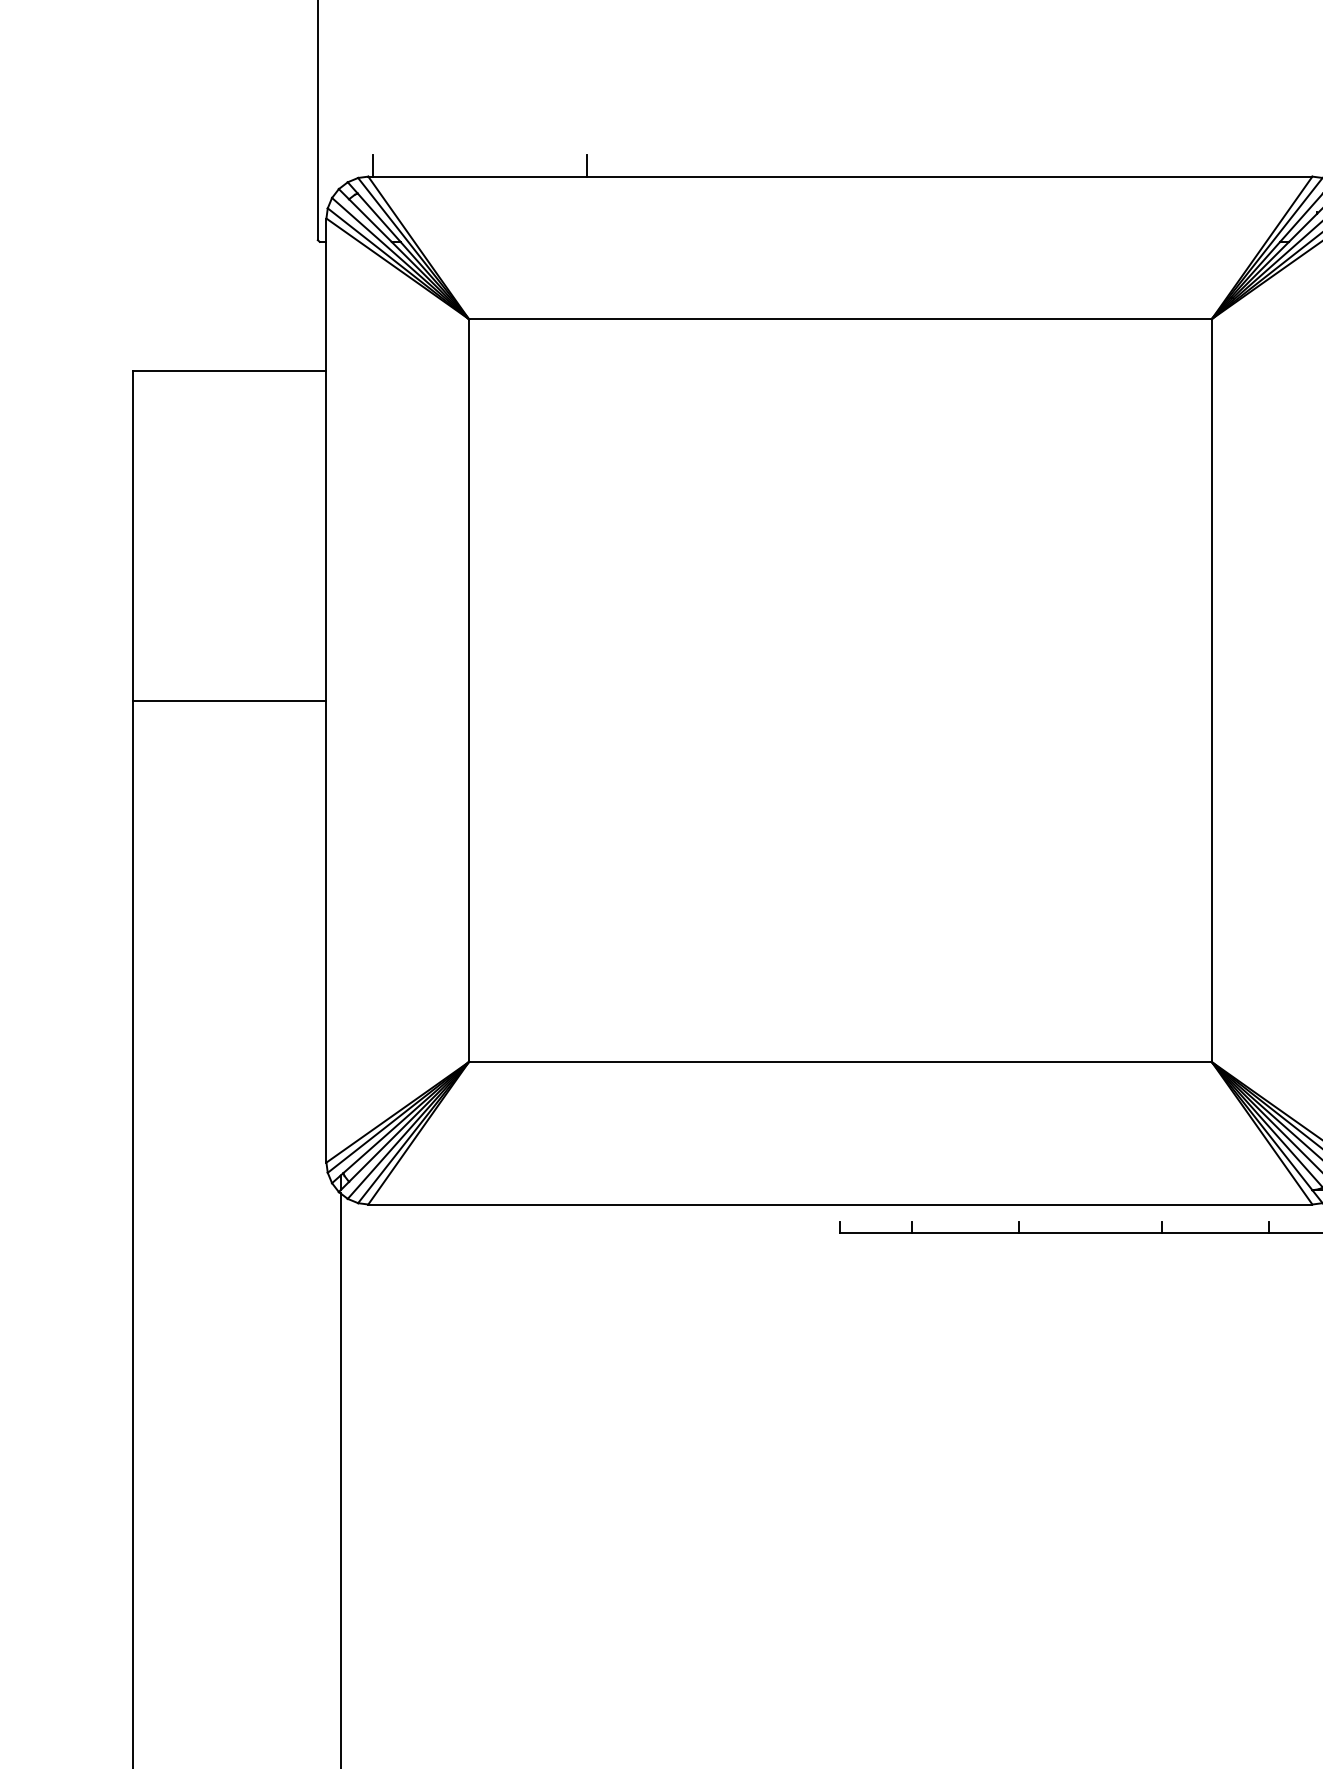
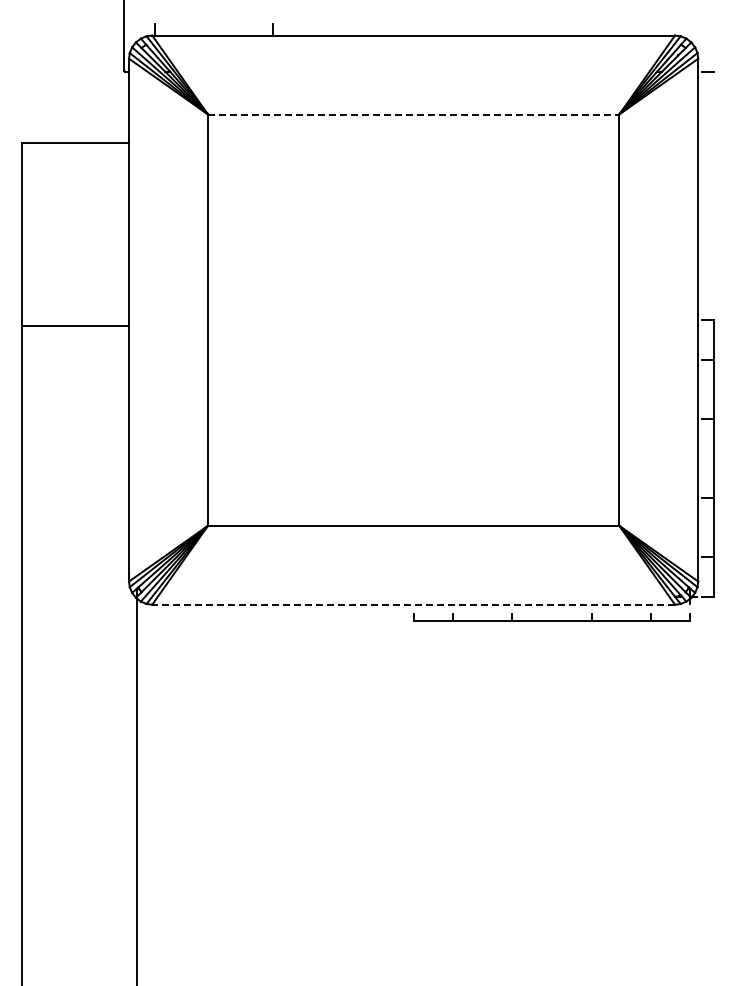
line: (840, 319) -> (413, 114), solid -> dashed
line: (840, 1204) -> (413, 604), solid -> dashed

